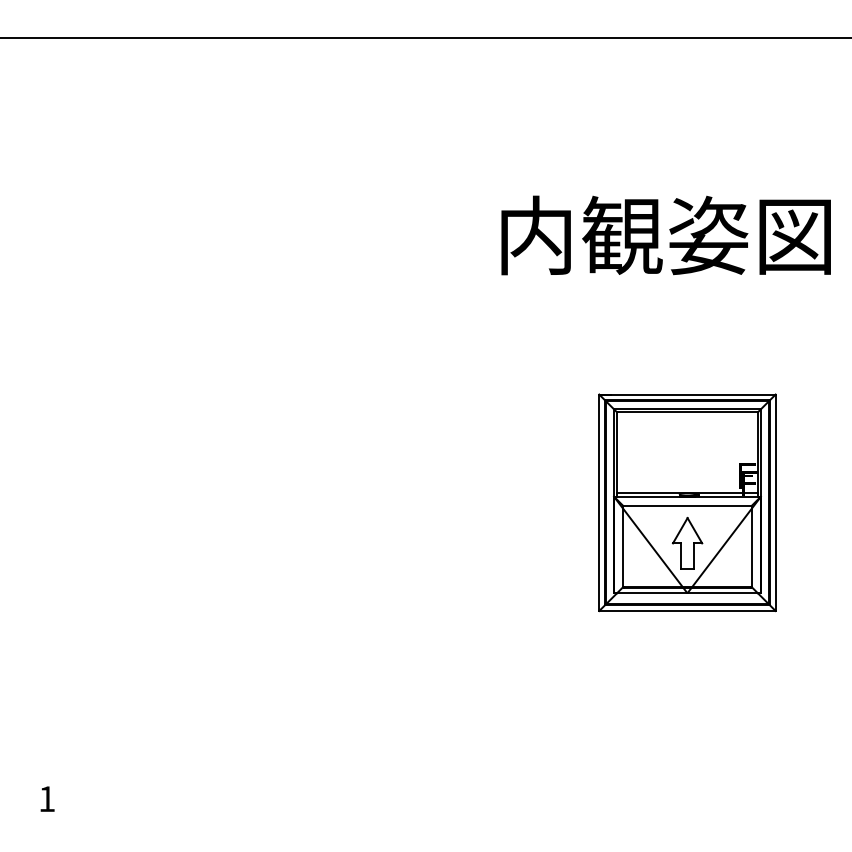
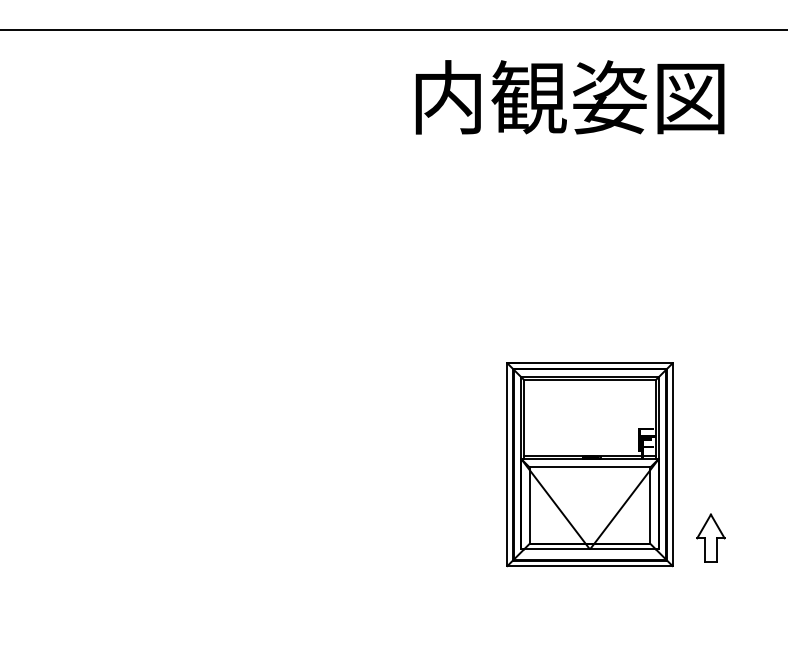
text: (665, 235) -> (569, 97), moved
part: (687, 543) -> (710, 538), moved

